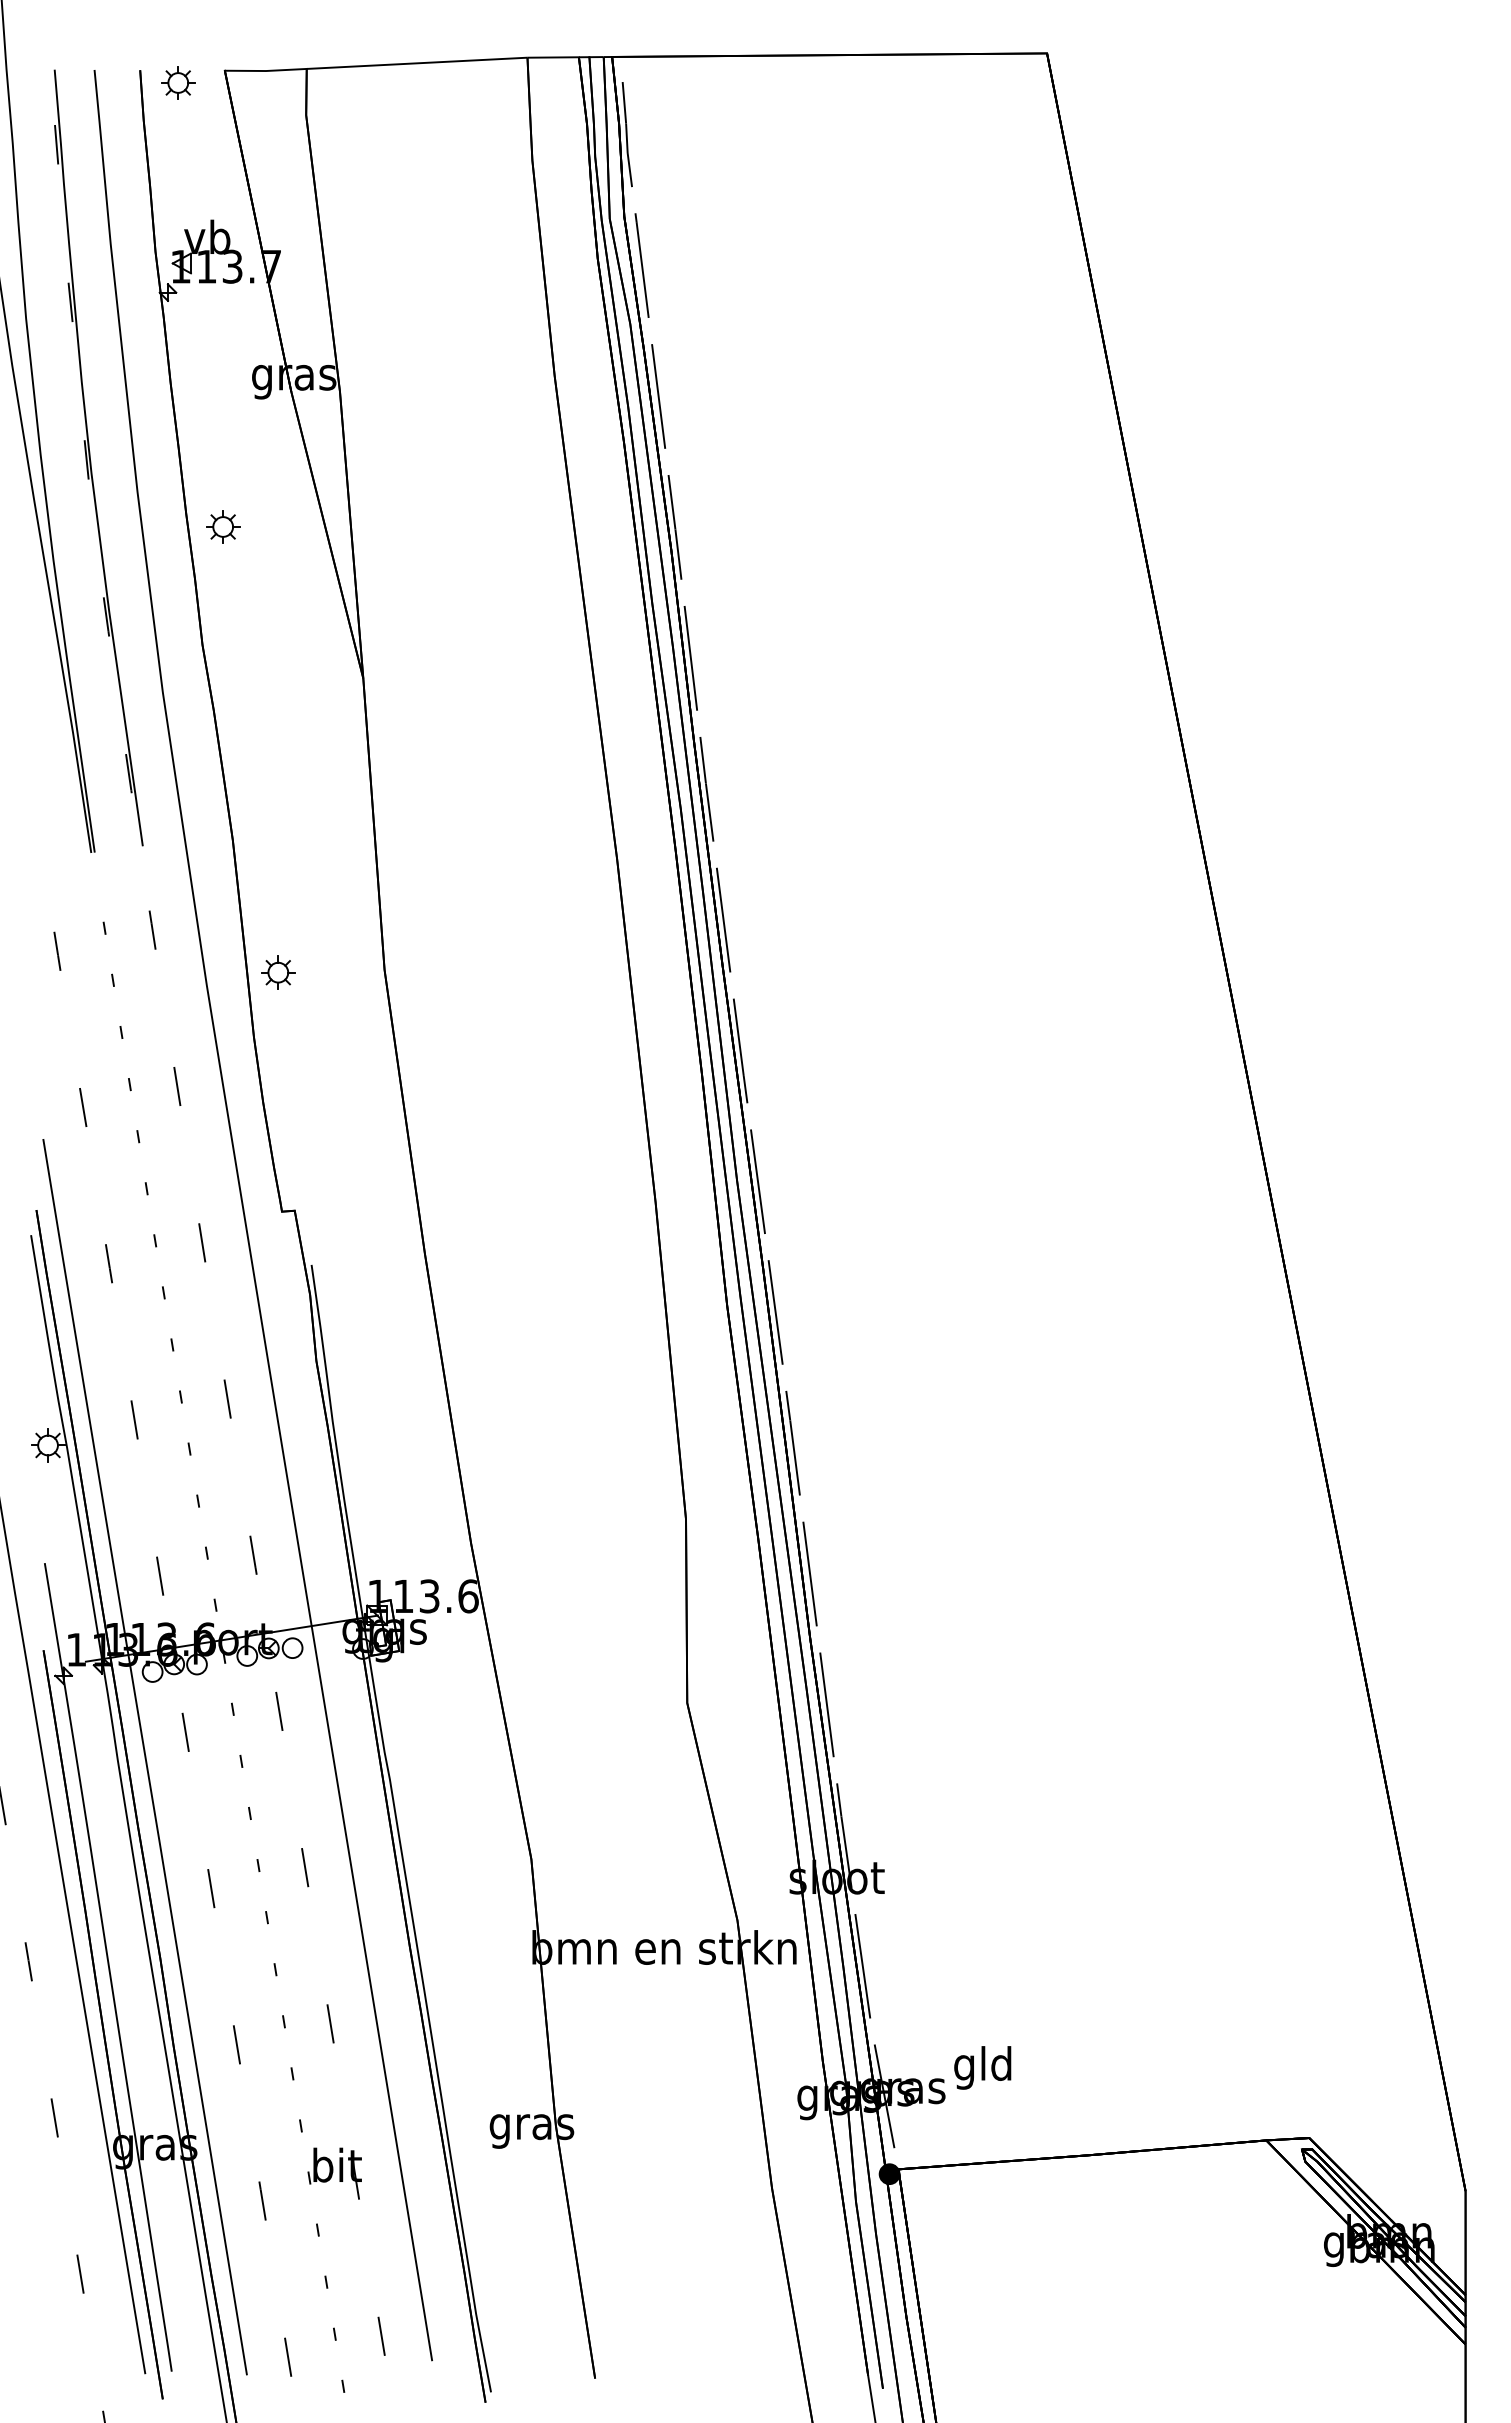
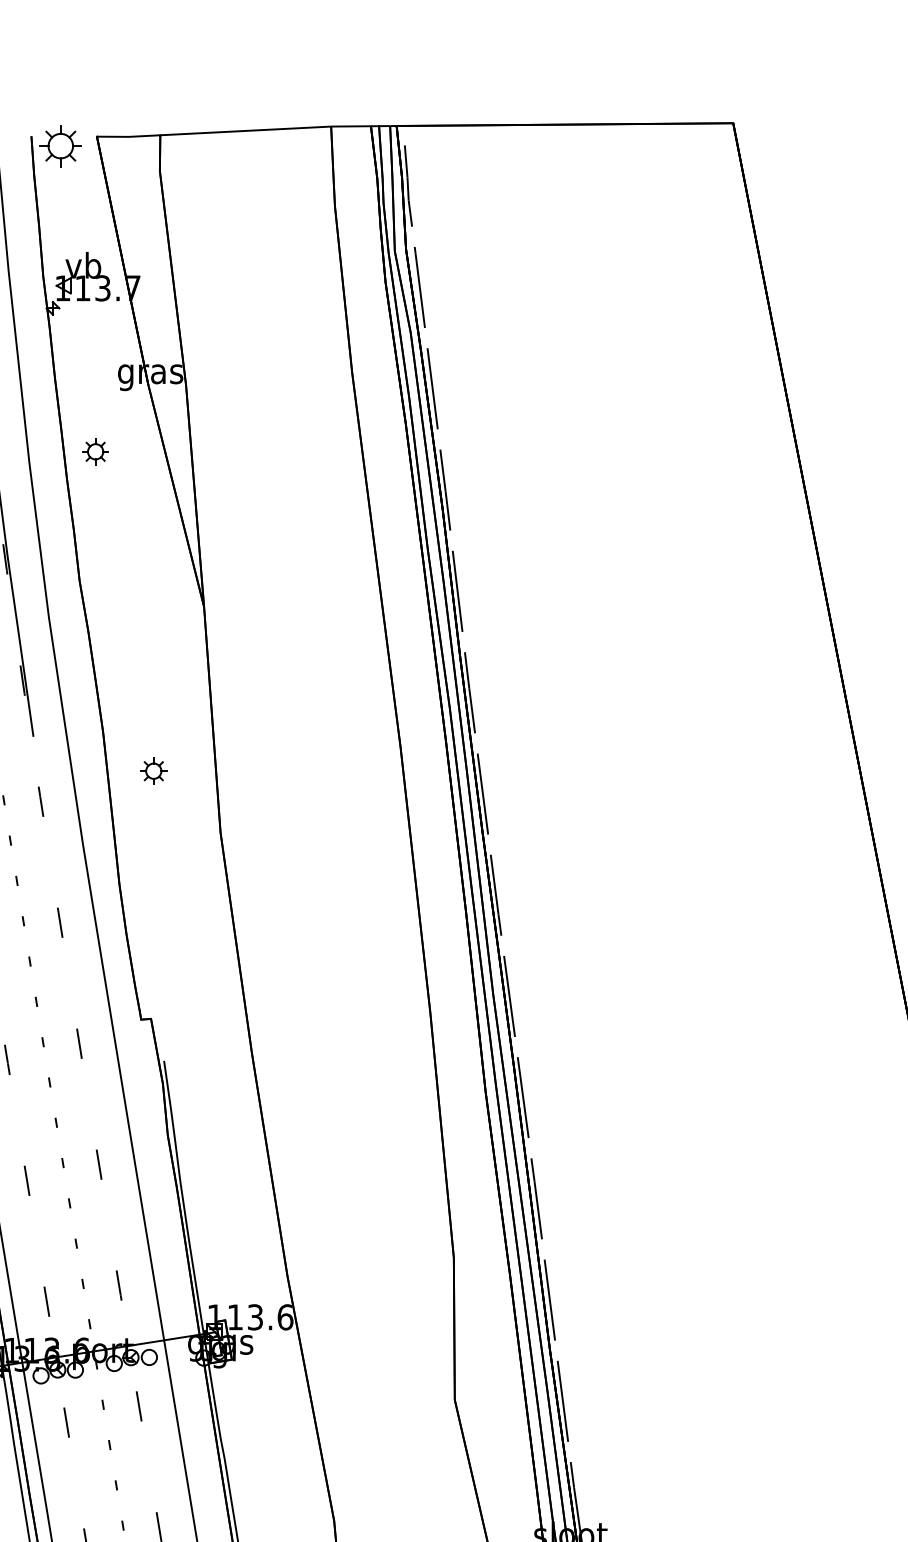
part: (178, 82) -> (61, 145), size x1.6
part: (223, 526) -> (95, 451), moved
part: (278, 972) -> (153, 771), moved

